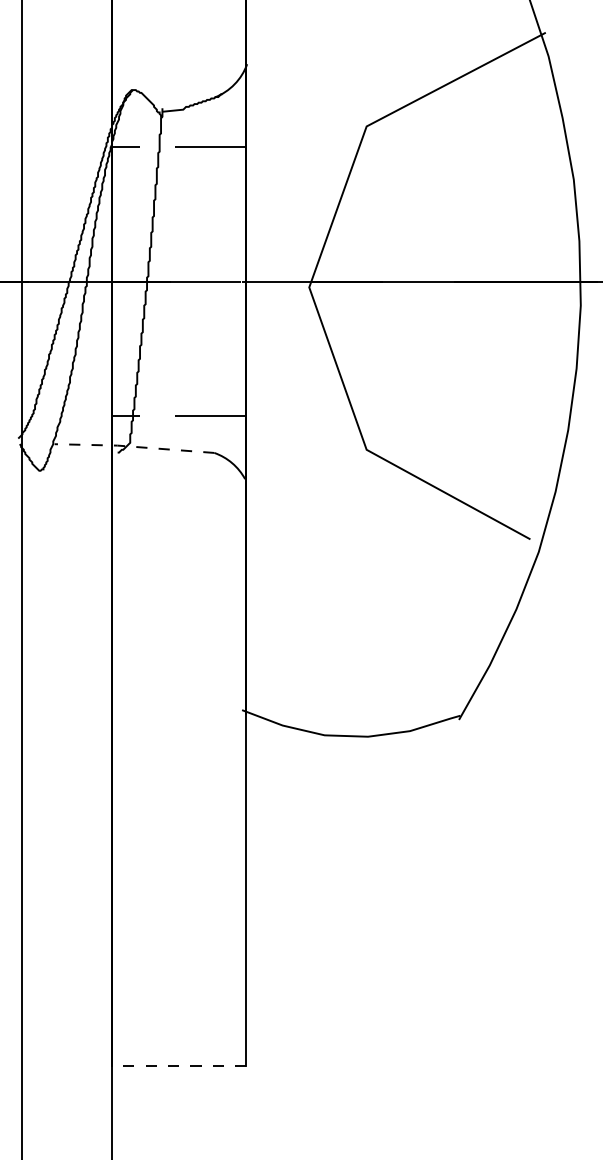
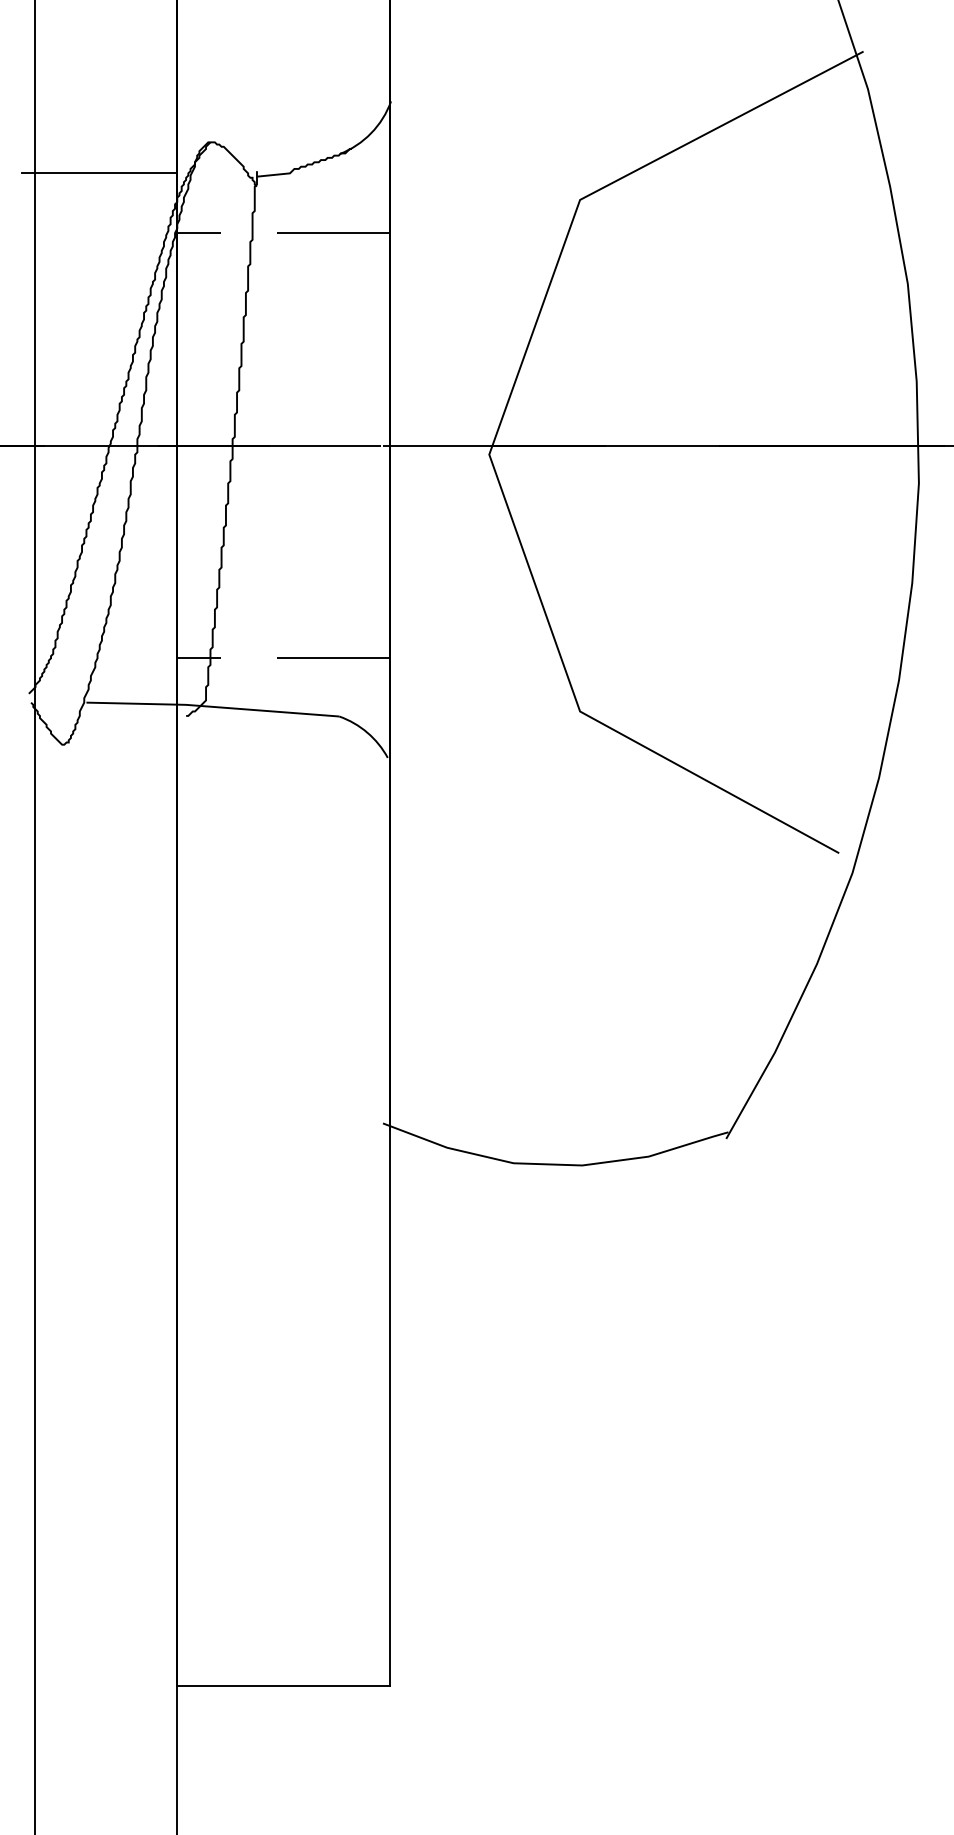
line: (63, 109) -> (100, 173), added
line: (133, 446) -> (211, 706), dashed -> solid
line: (178, 1065) -> (282, 1685), dashed -> solid

